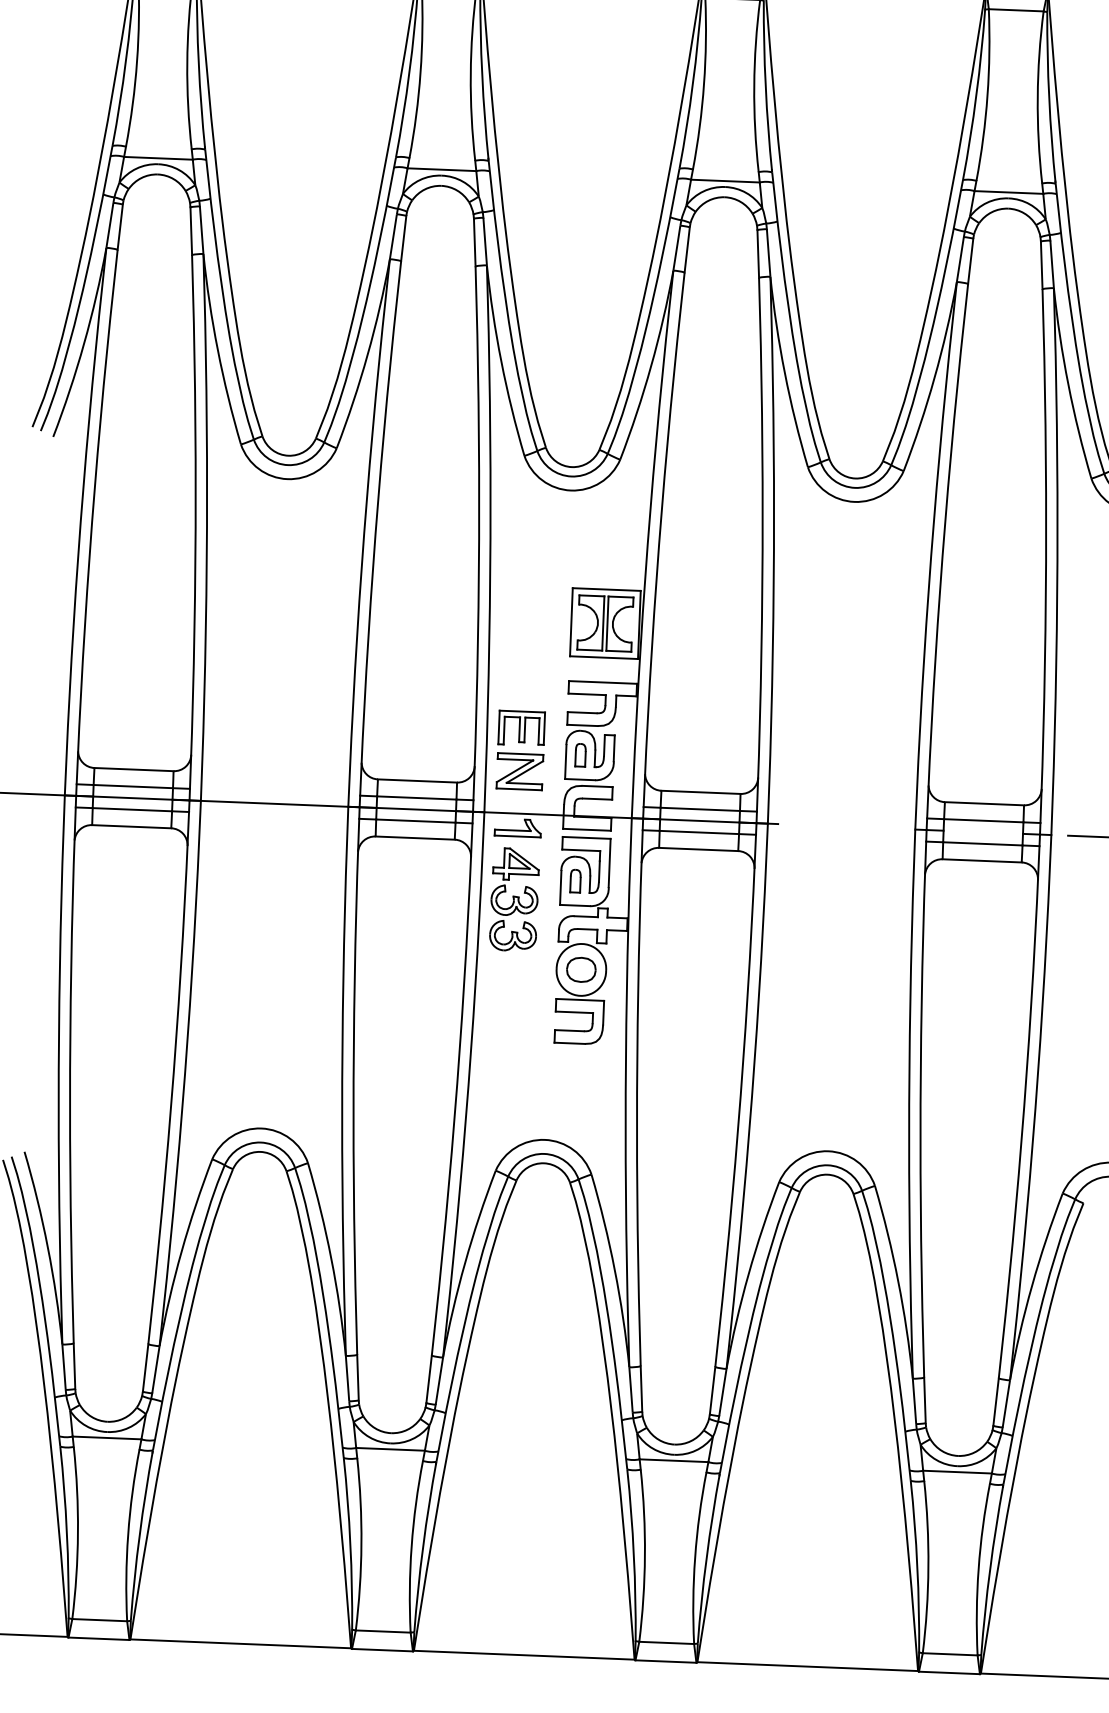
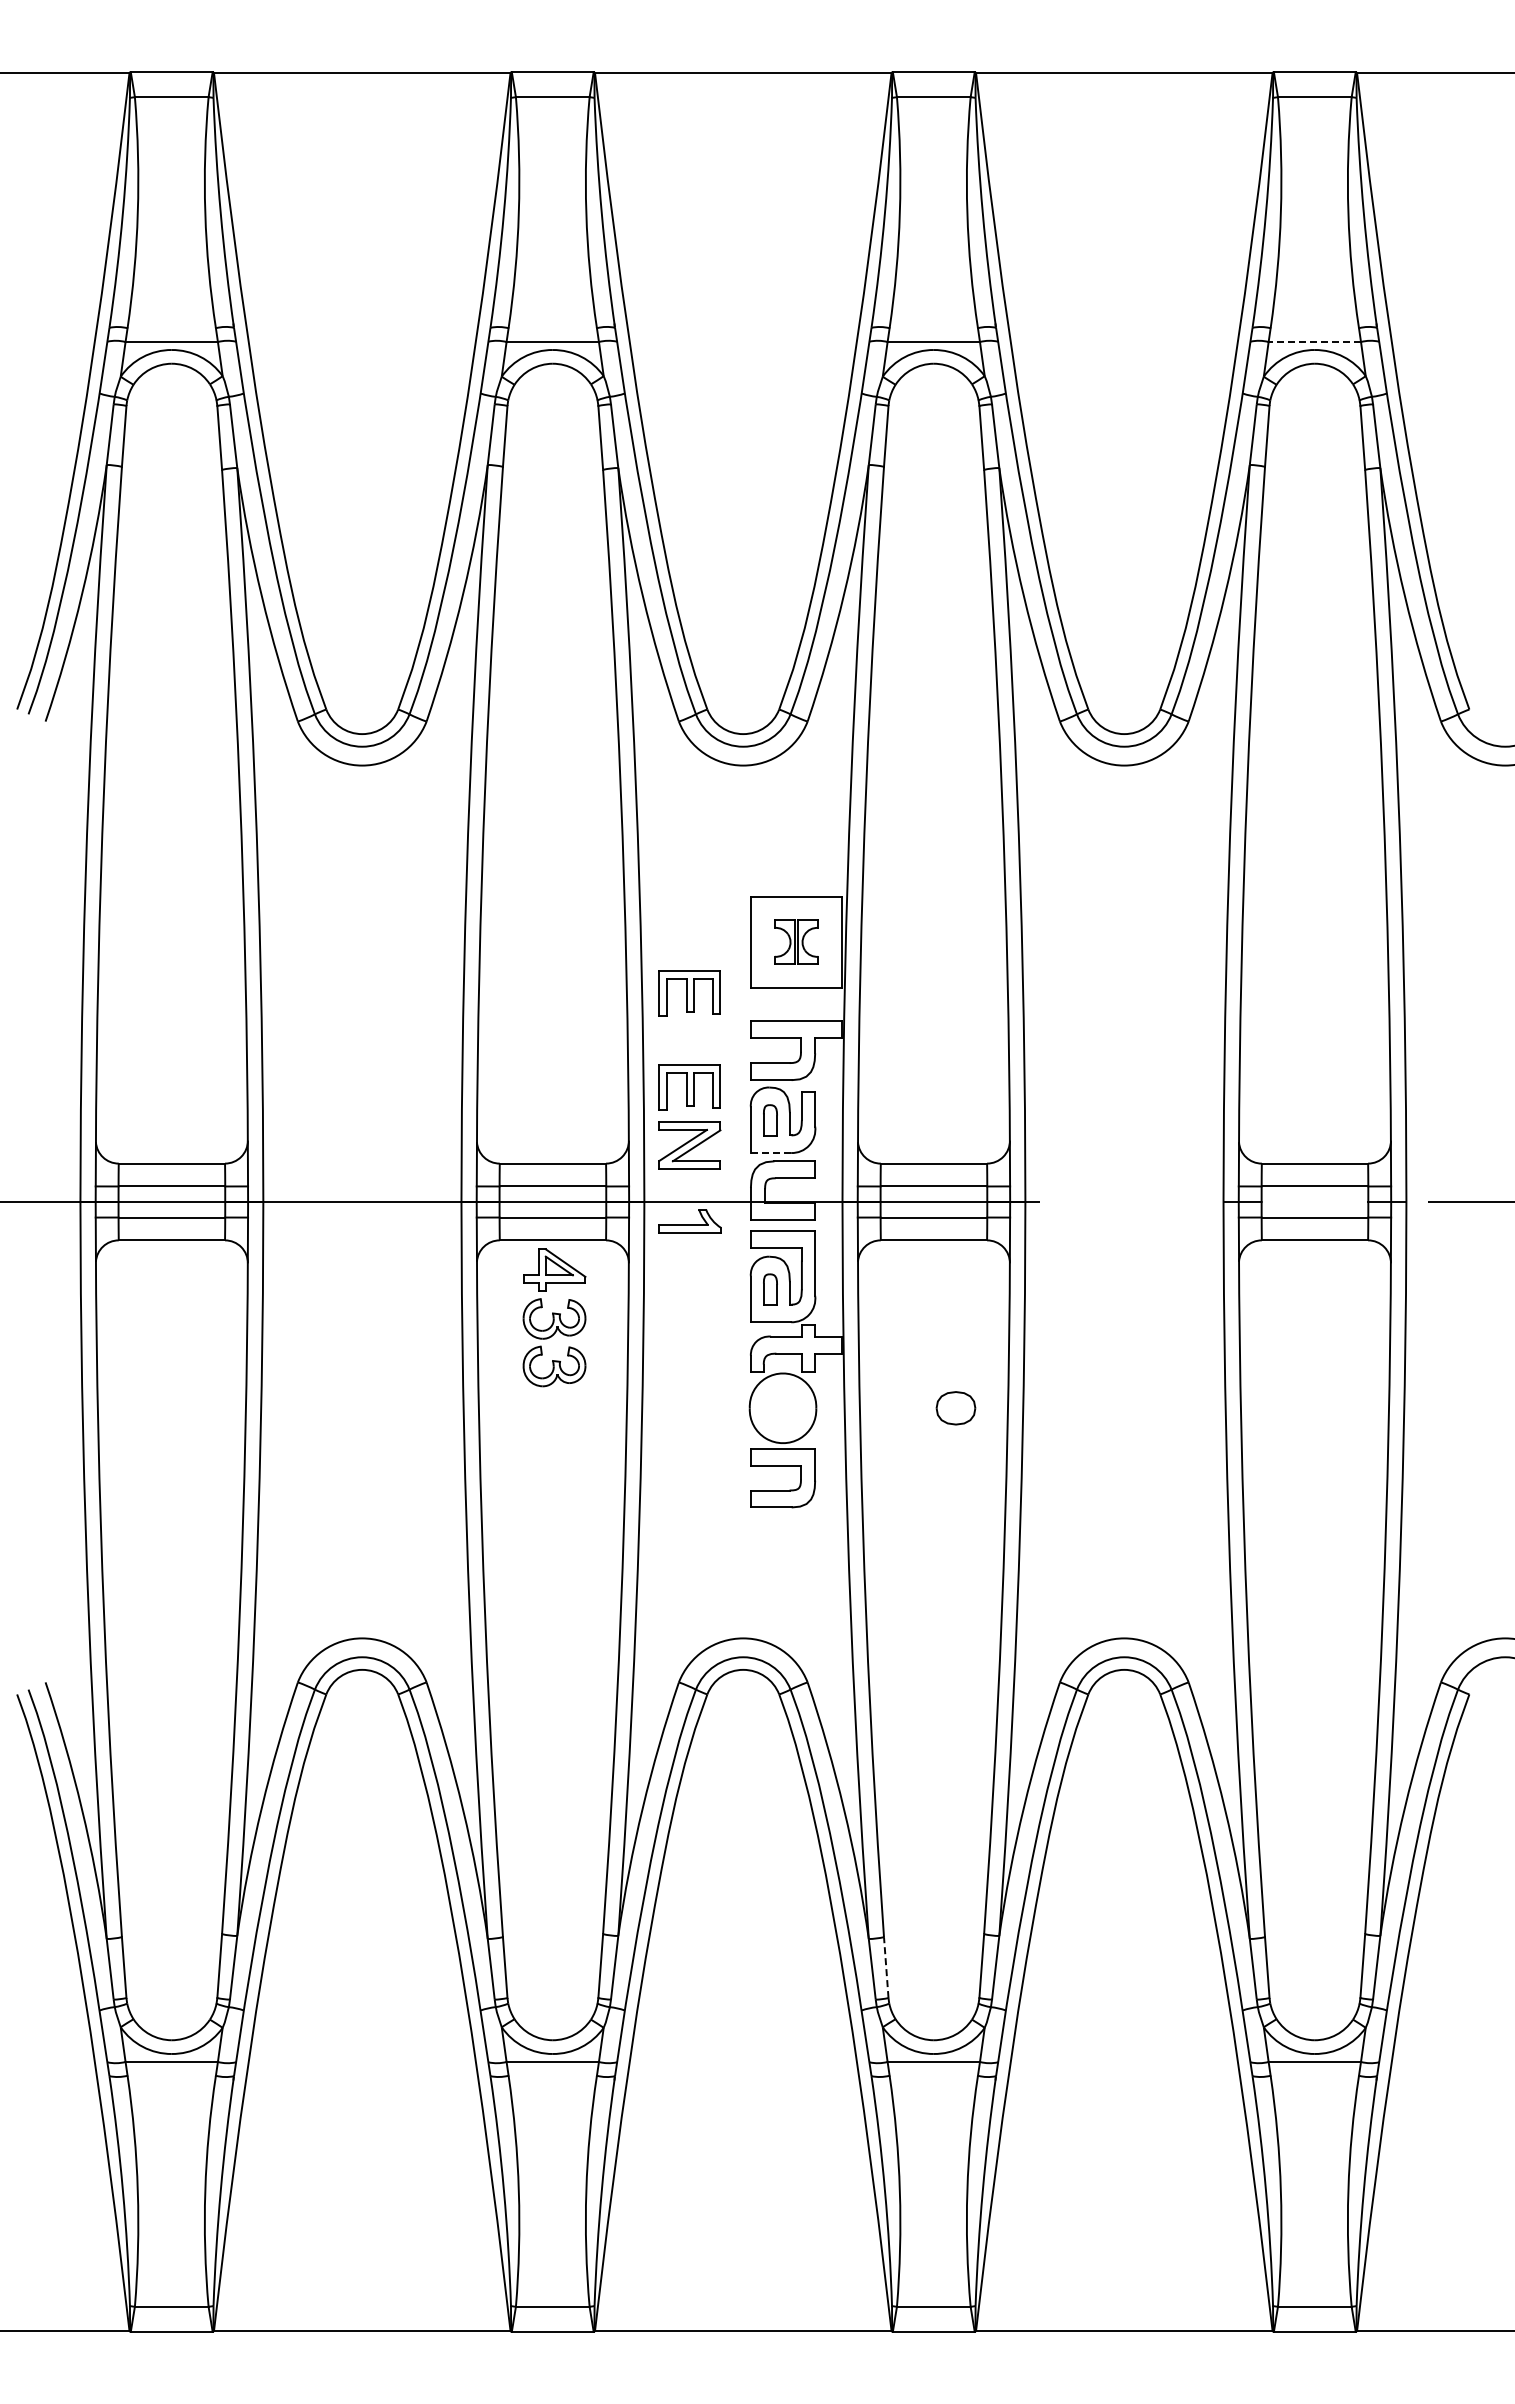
line: (1008, 192) -> (1314, 342), solid -> dashed
part: (605, 623) -> (796, 942), size x0.6
part: (524, 658) -> (689, 993), added
line: (580, 779) -> (771, 1153), solid -> dashed
part: (514, 899) -> (554, 1317), moved
part: (580, 970) -> (955, 1408), moved
line: (641, 1389) -> (886, 1967), solid -> dashed

